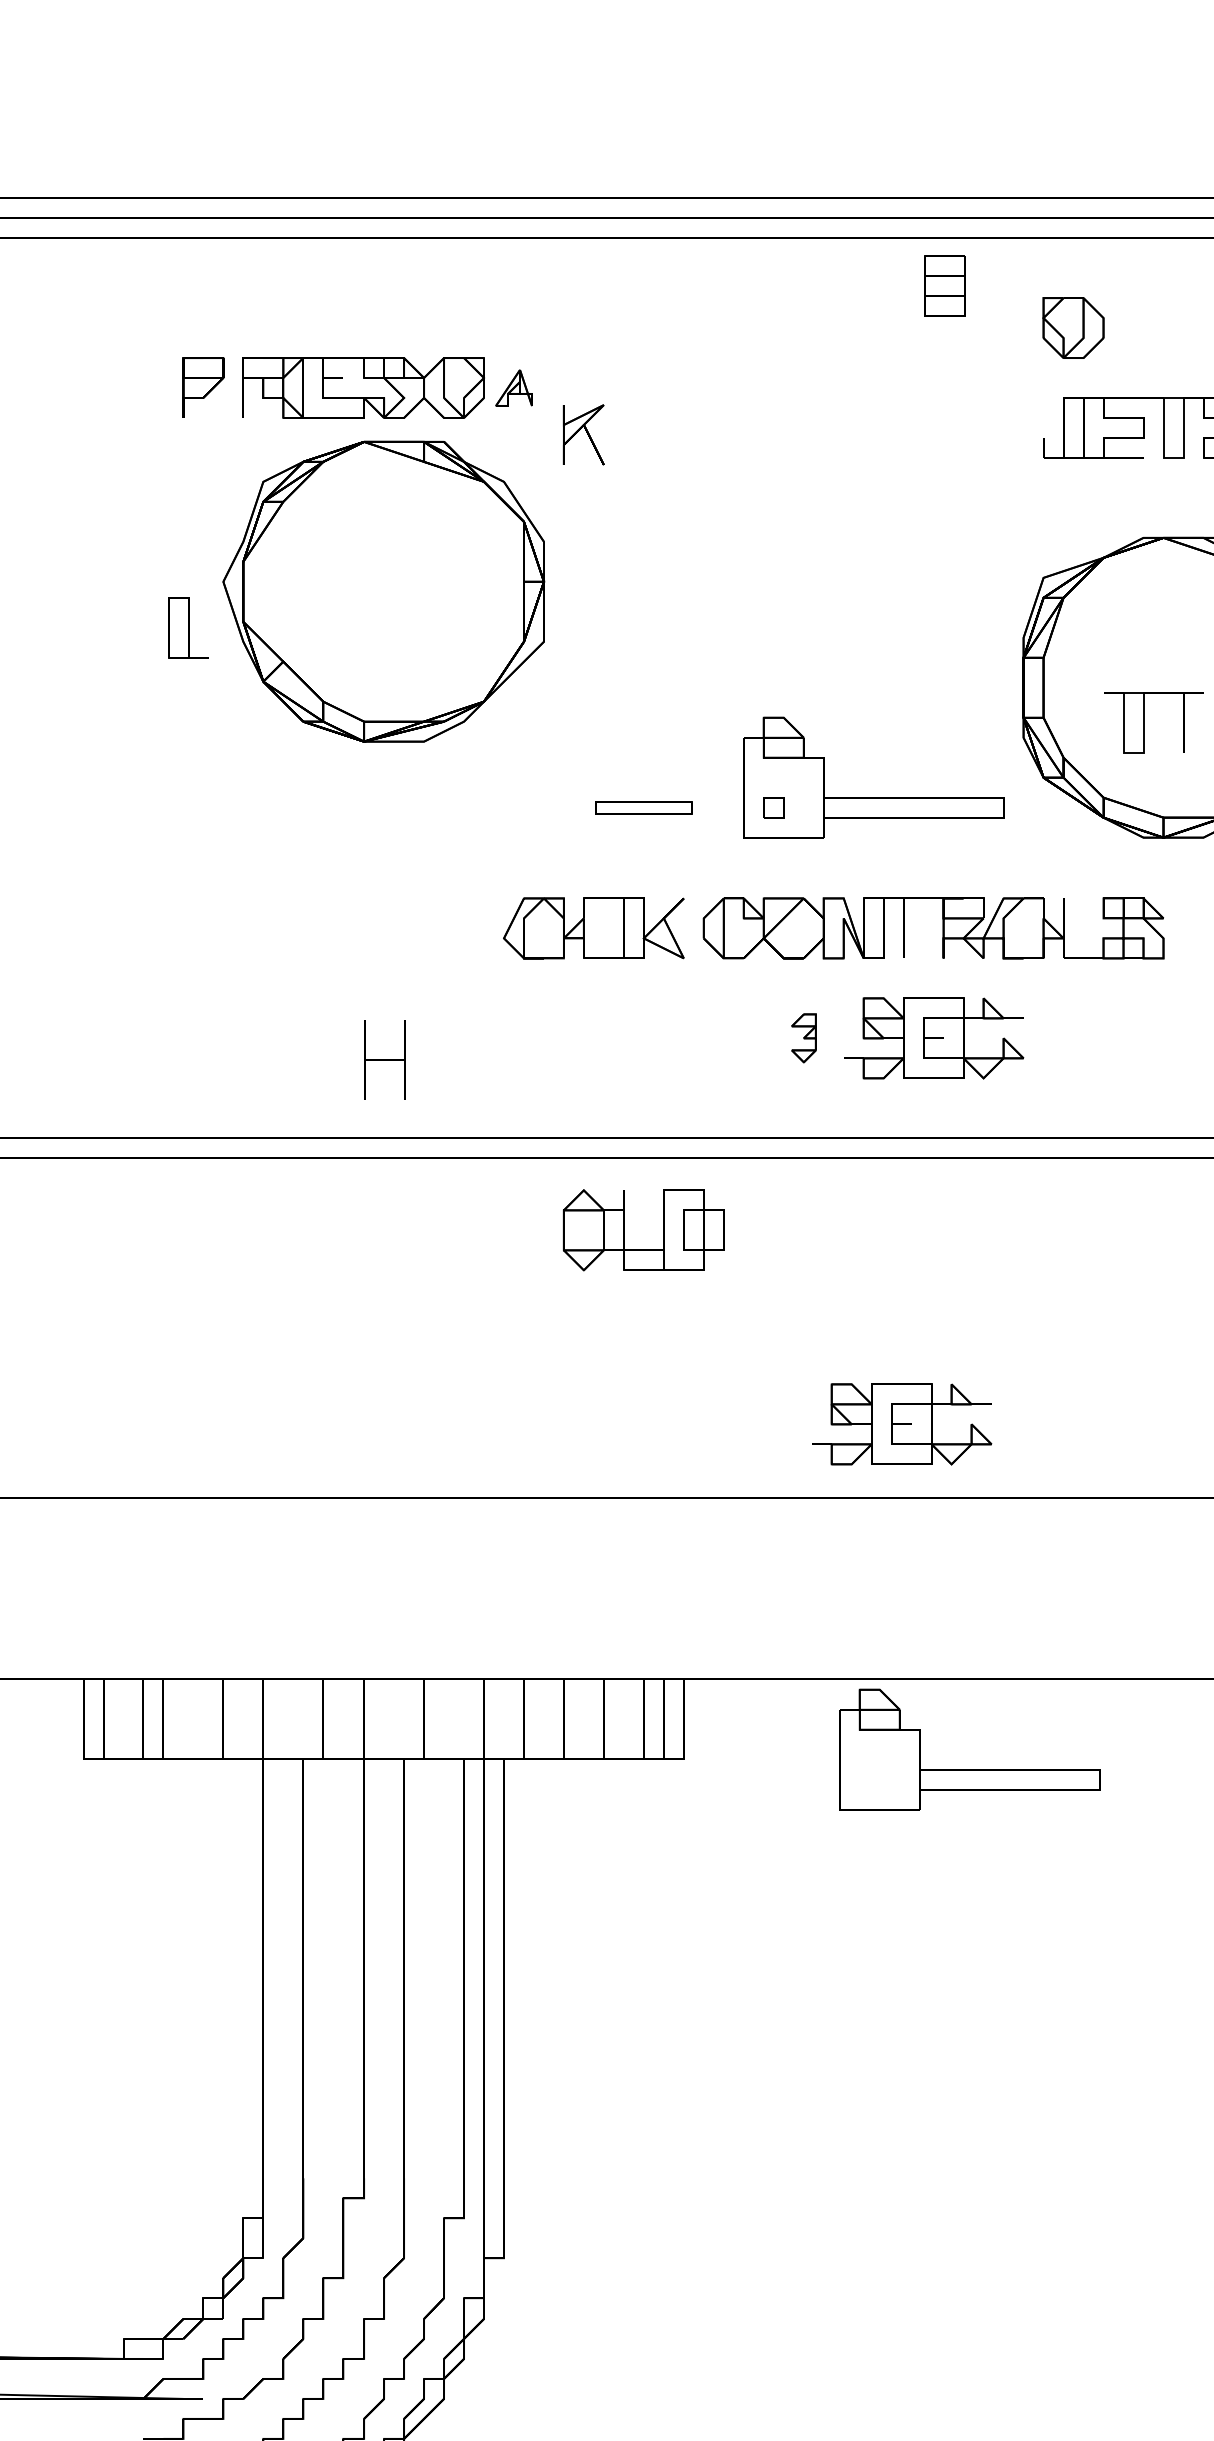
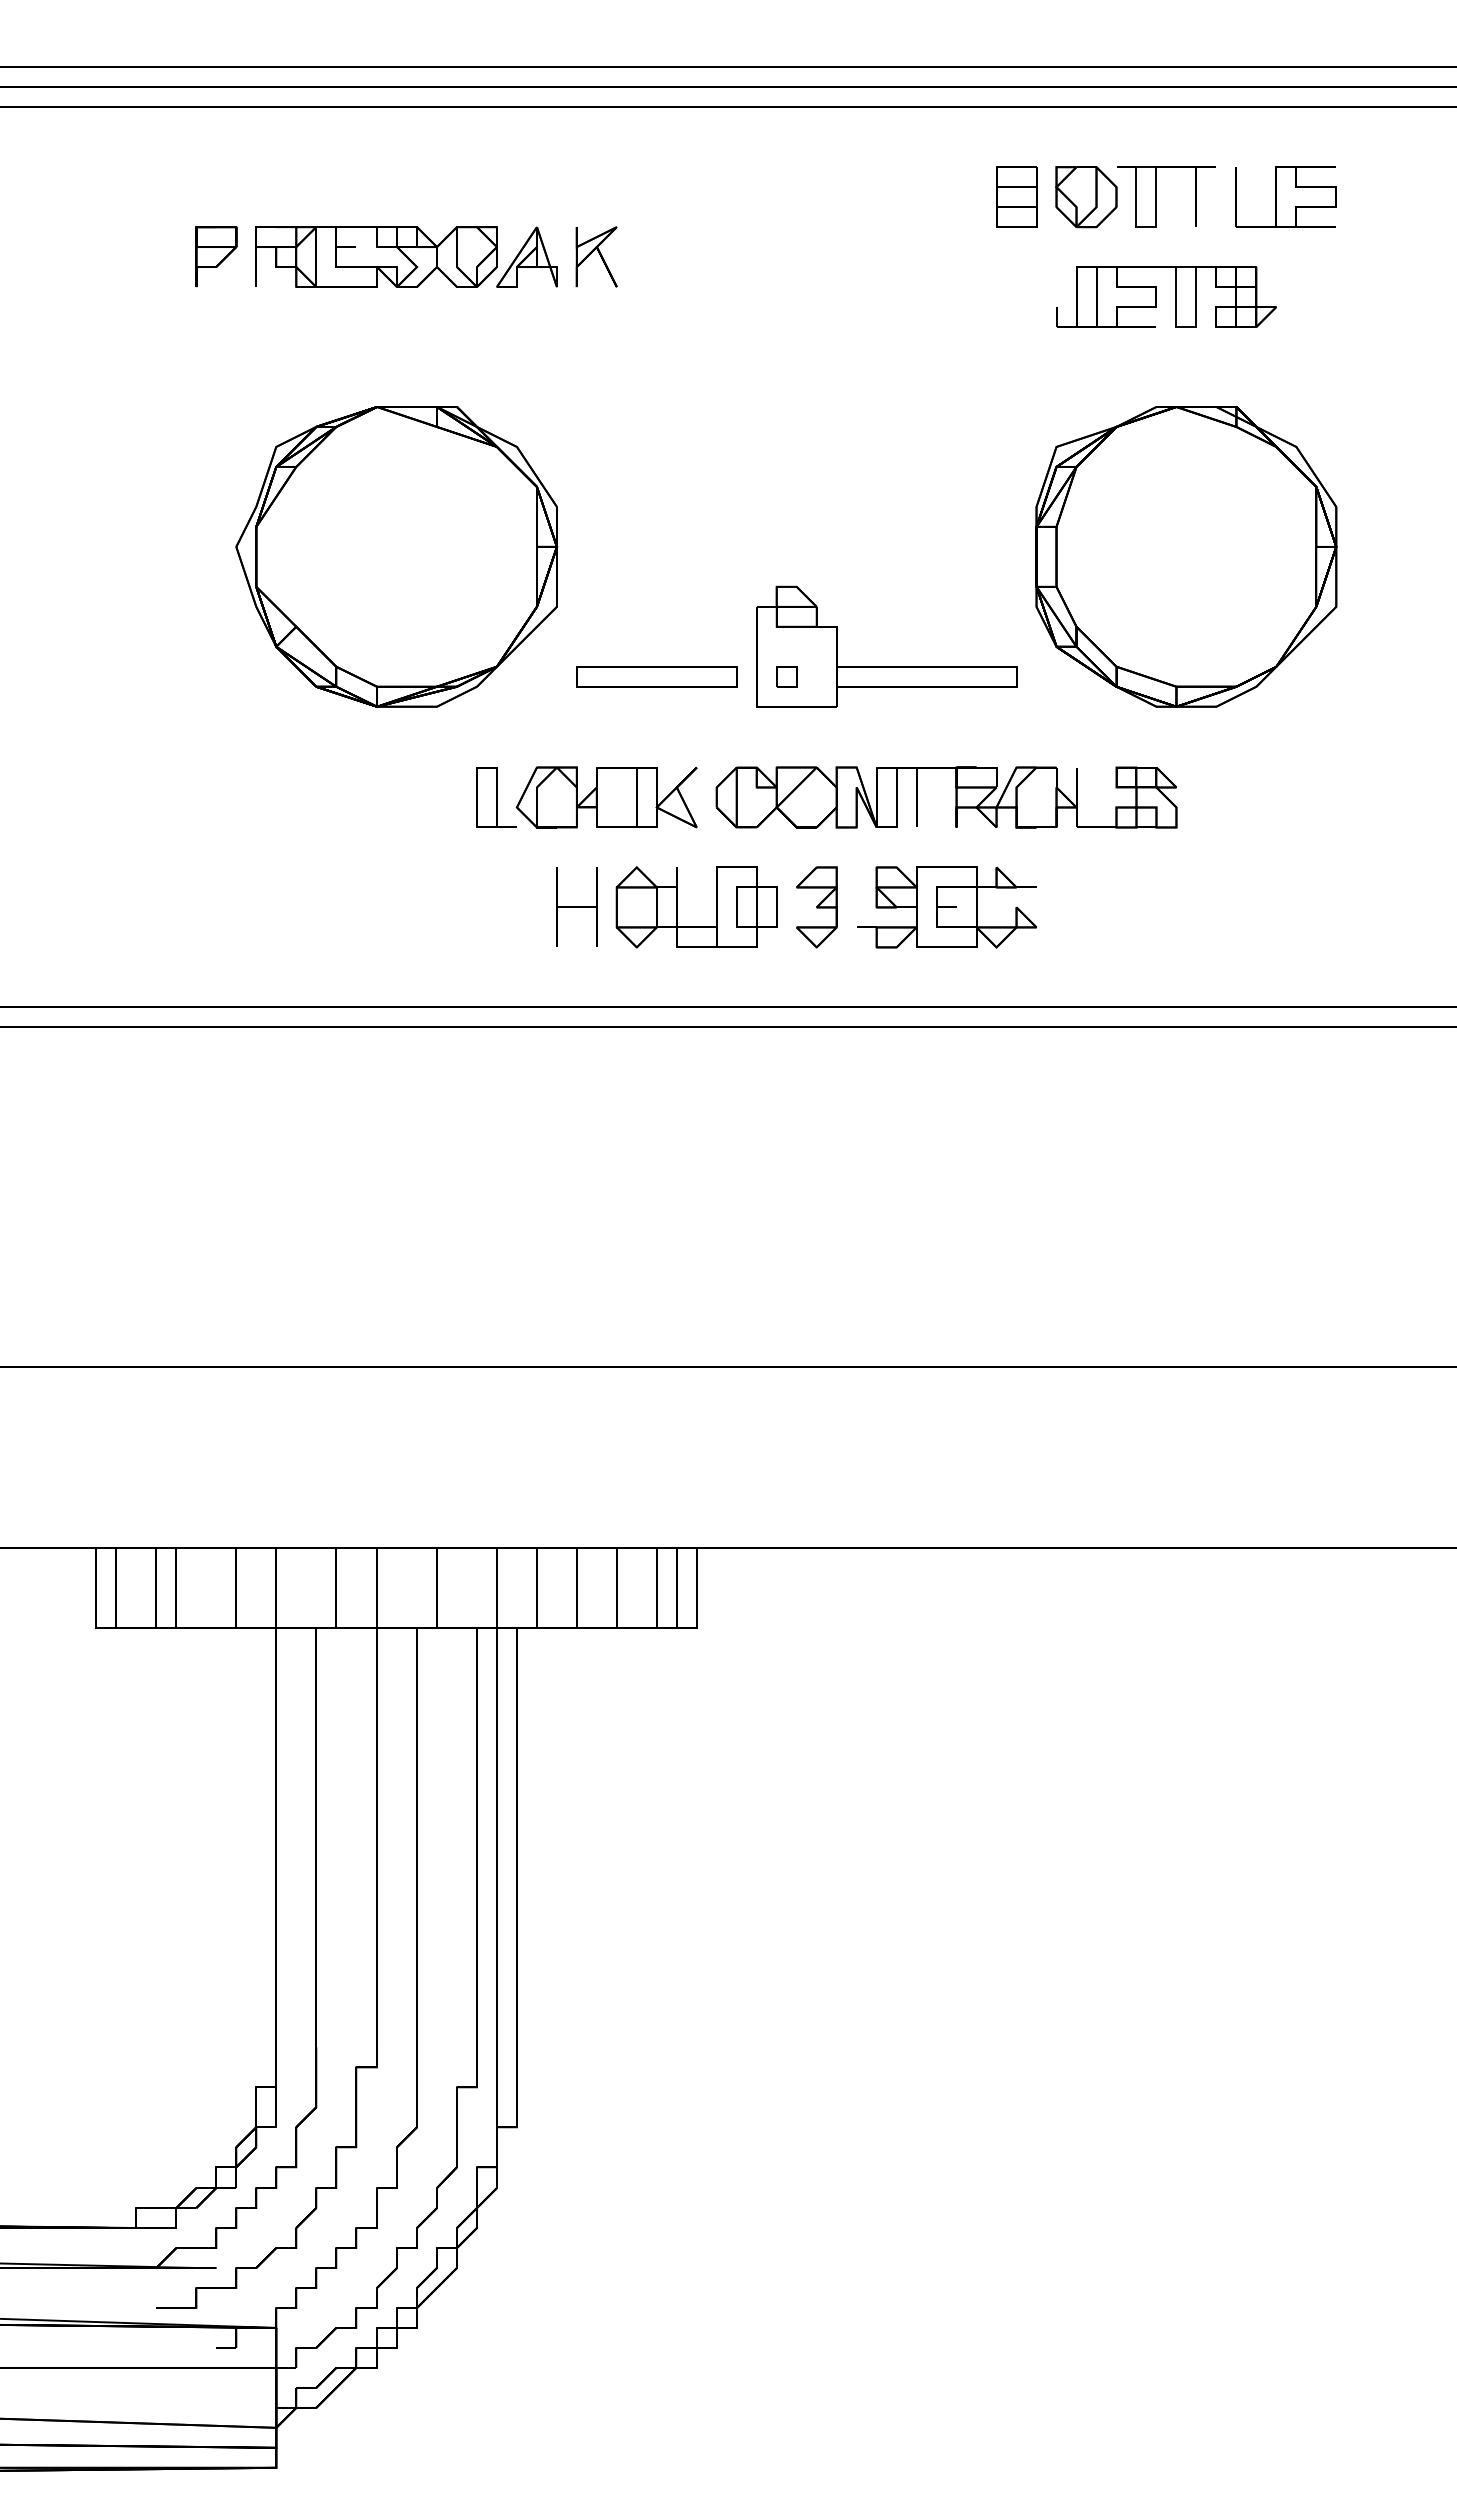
part: (944, 285) -> (1016, 196), moved
part: (513, 387) -> (526, 256), size x1.67
part: (583, 434) -> (596, 256), moved
part: (383, 591) -> (396, 556), moved
part: (188, 628) -> (496, 797), moved
part: (1143, 722) -> (1156, 196), moved
part: (643, 807) -> (656, 676), size x1.67
part: (803, 1038) -> (816, 907), size x1.67
part: (384, 1059) -> (576, 906), moved
part: (624, 1230) -> (677, 907), moved
part: (902, 1424) -> (915, 1293), removed
part: (969, 1769) -> (982, 1638), removed

